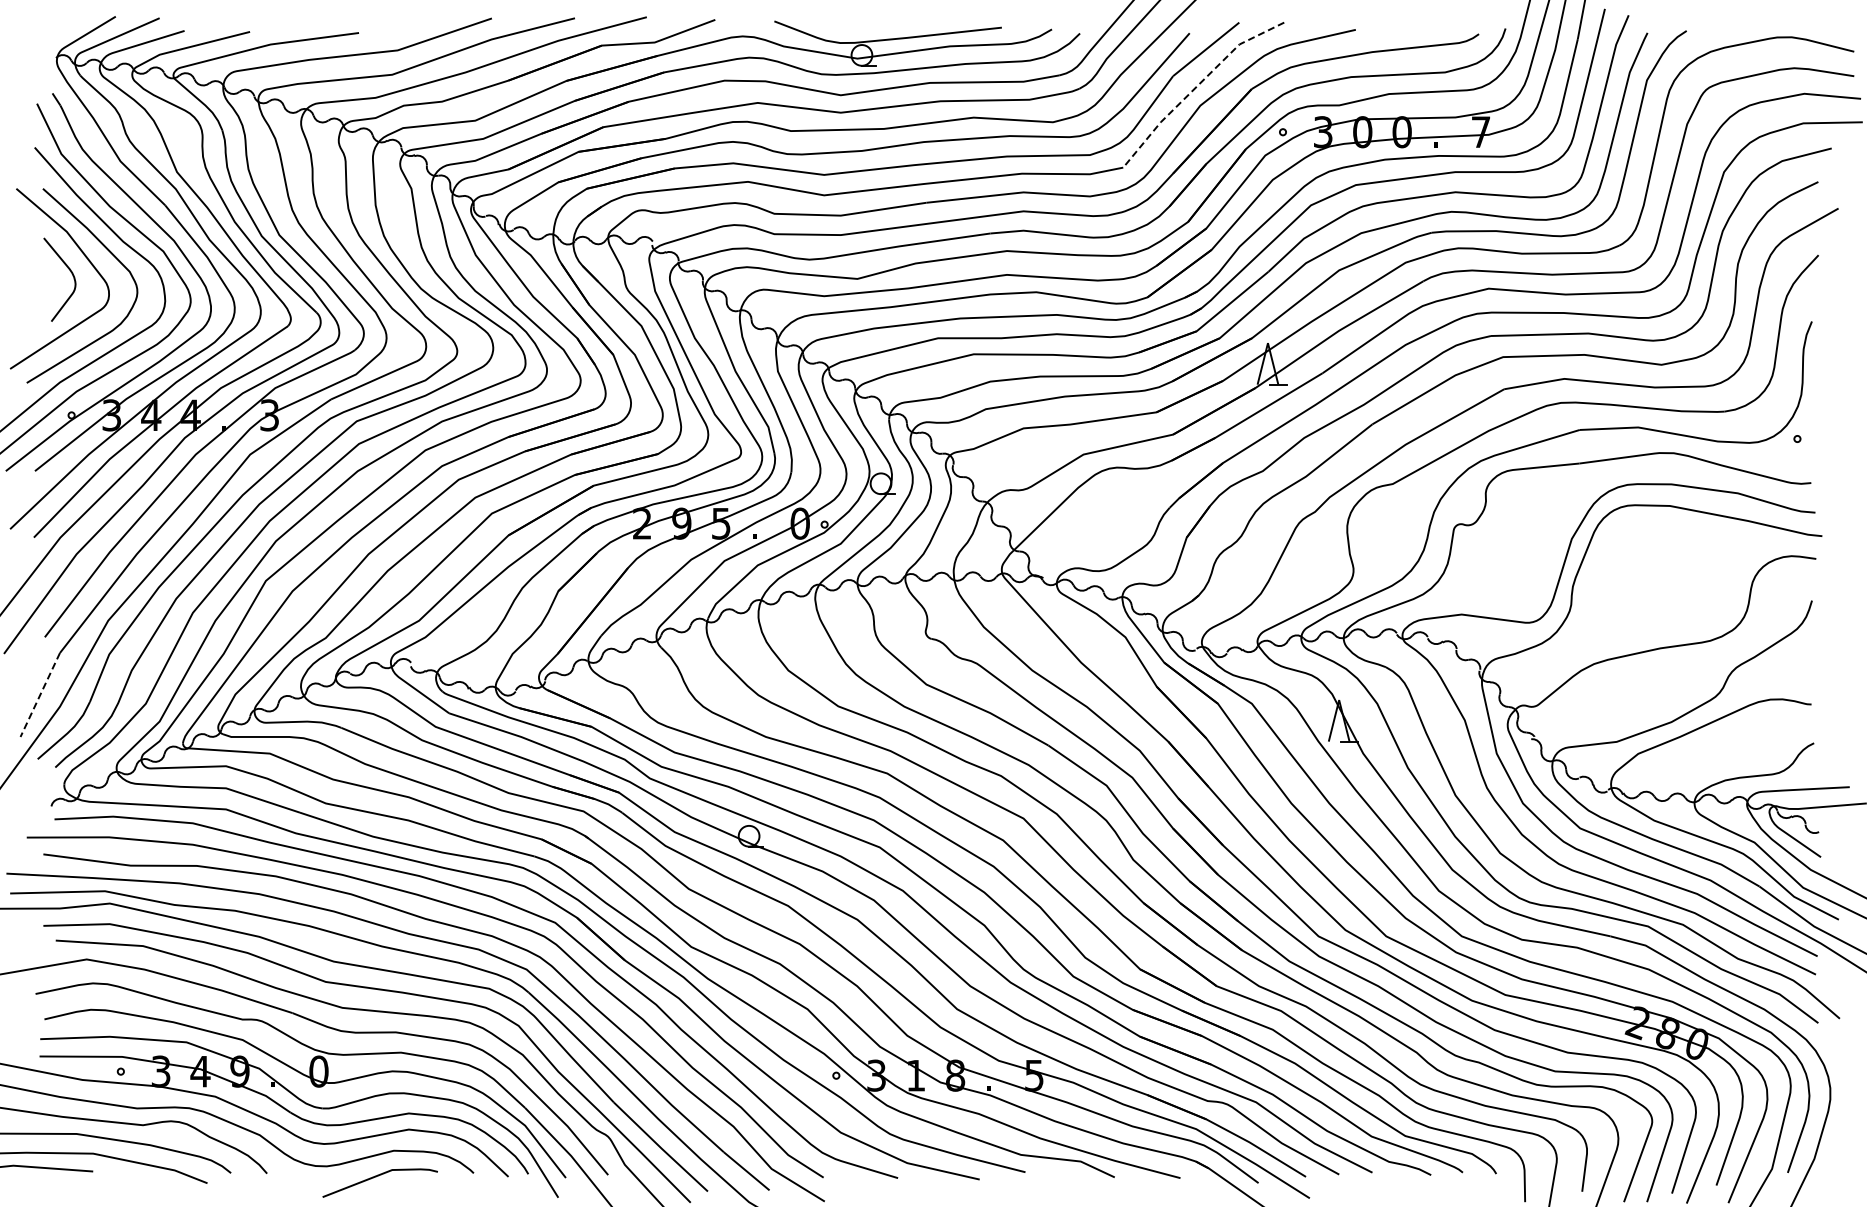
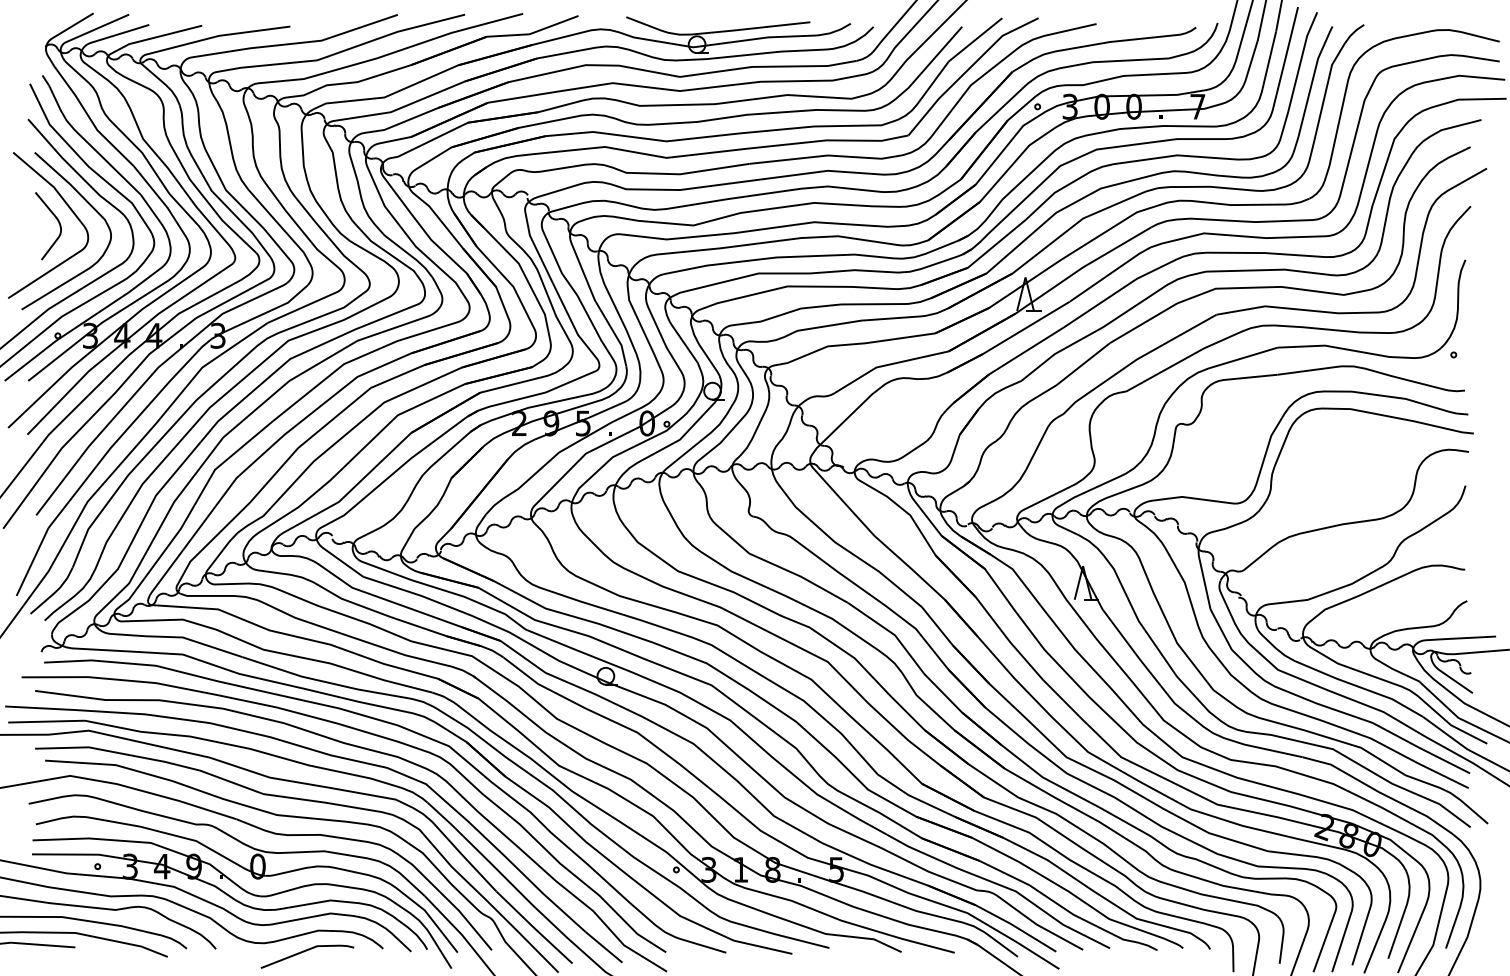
line: (1197, 86) -> (968, 69), dashed -> solid
line: (40, 695) -> (32, 562), dashed -> solid

